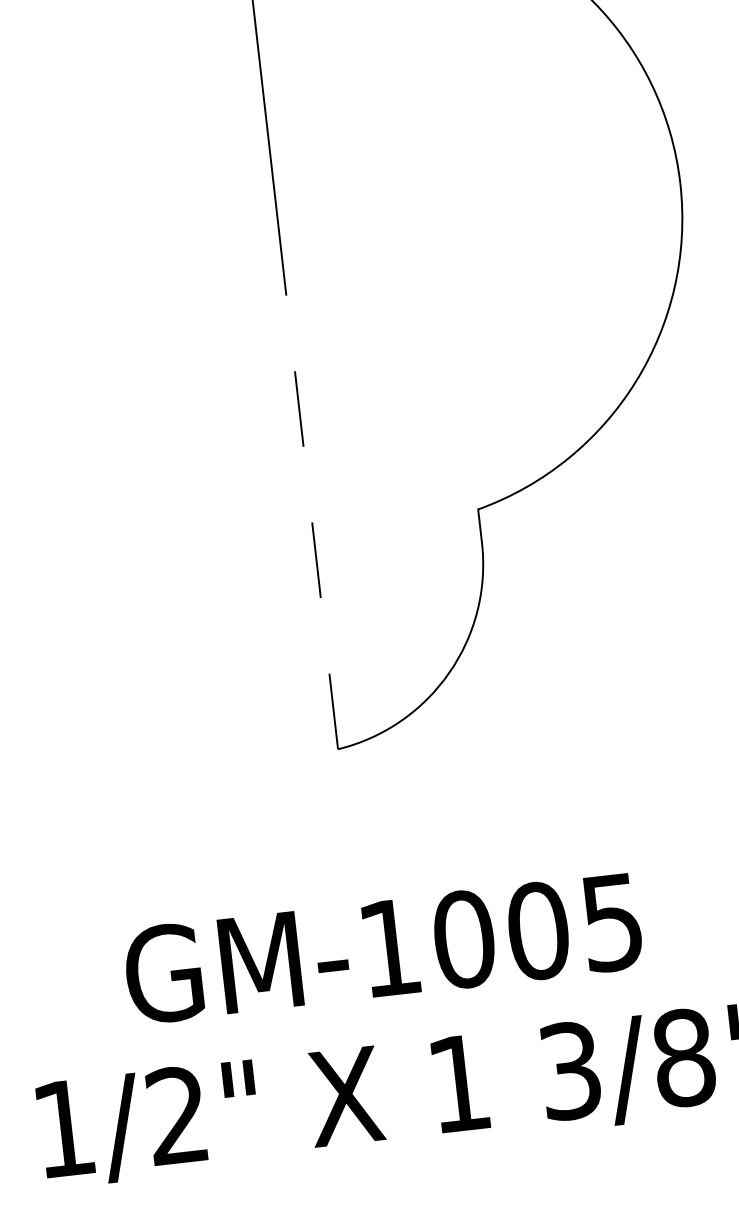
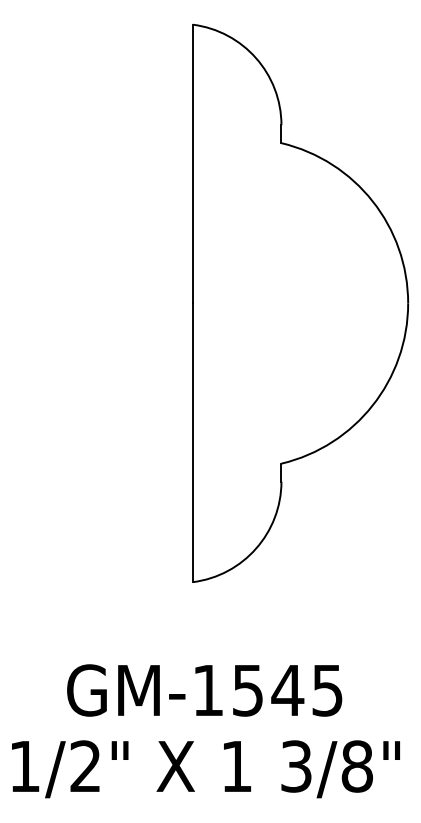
line: (307, 488) -> (192, 442), dashed -> solid
text: (502, 935) -> (268, 690), GM-1005 -> GM-1545

